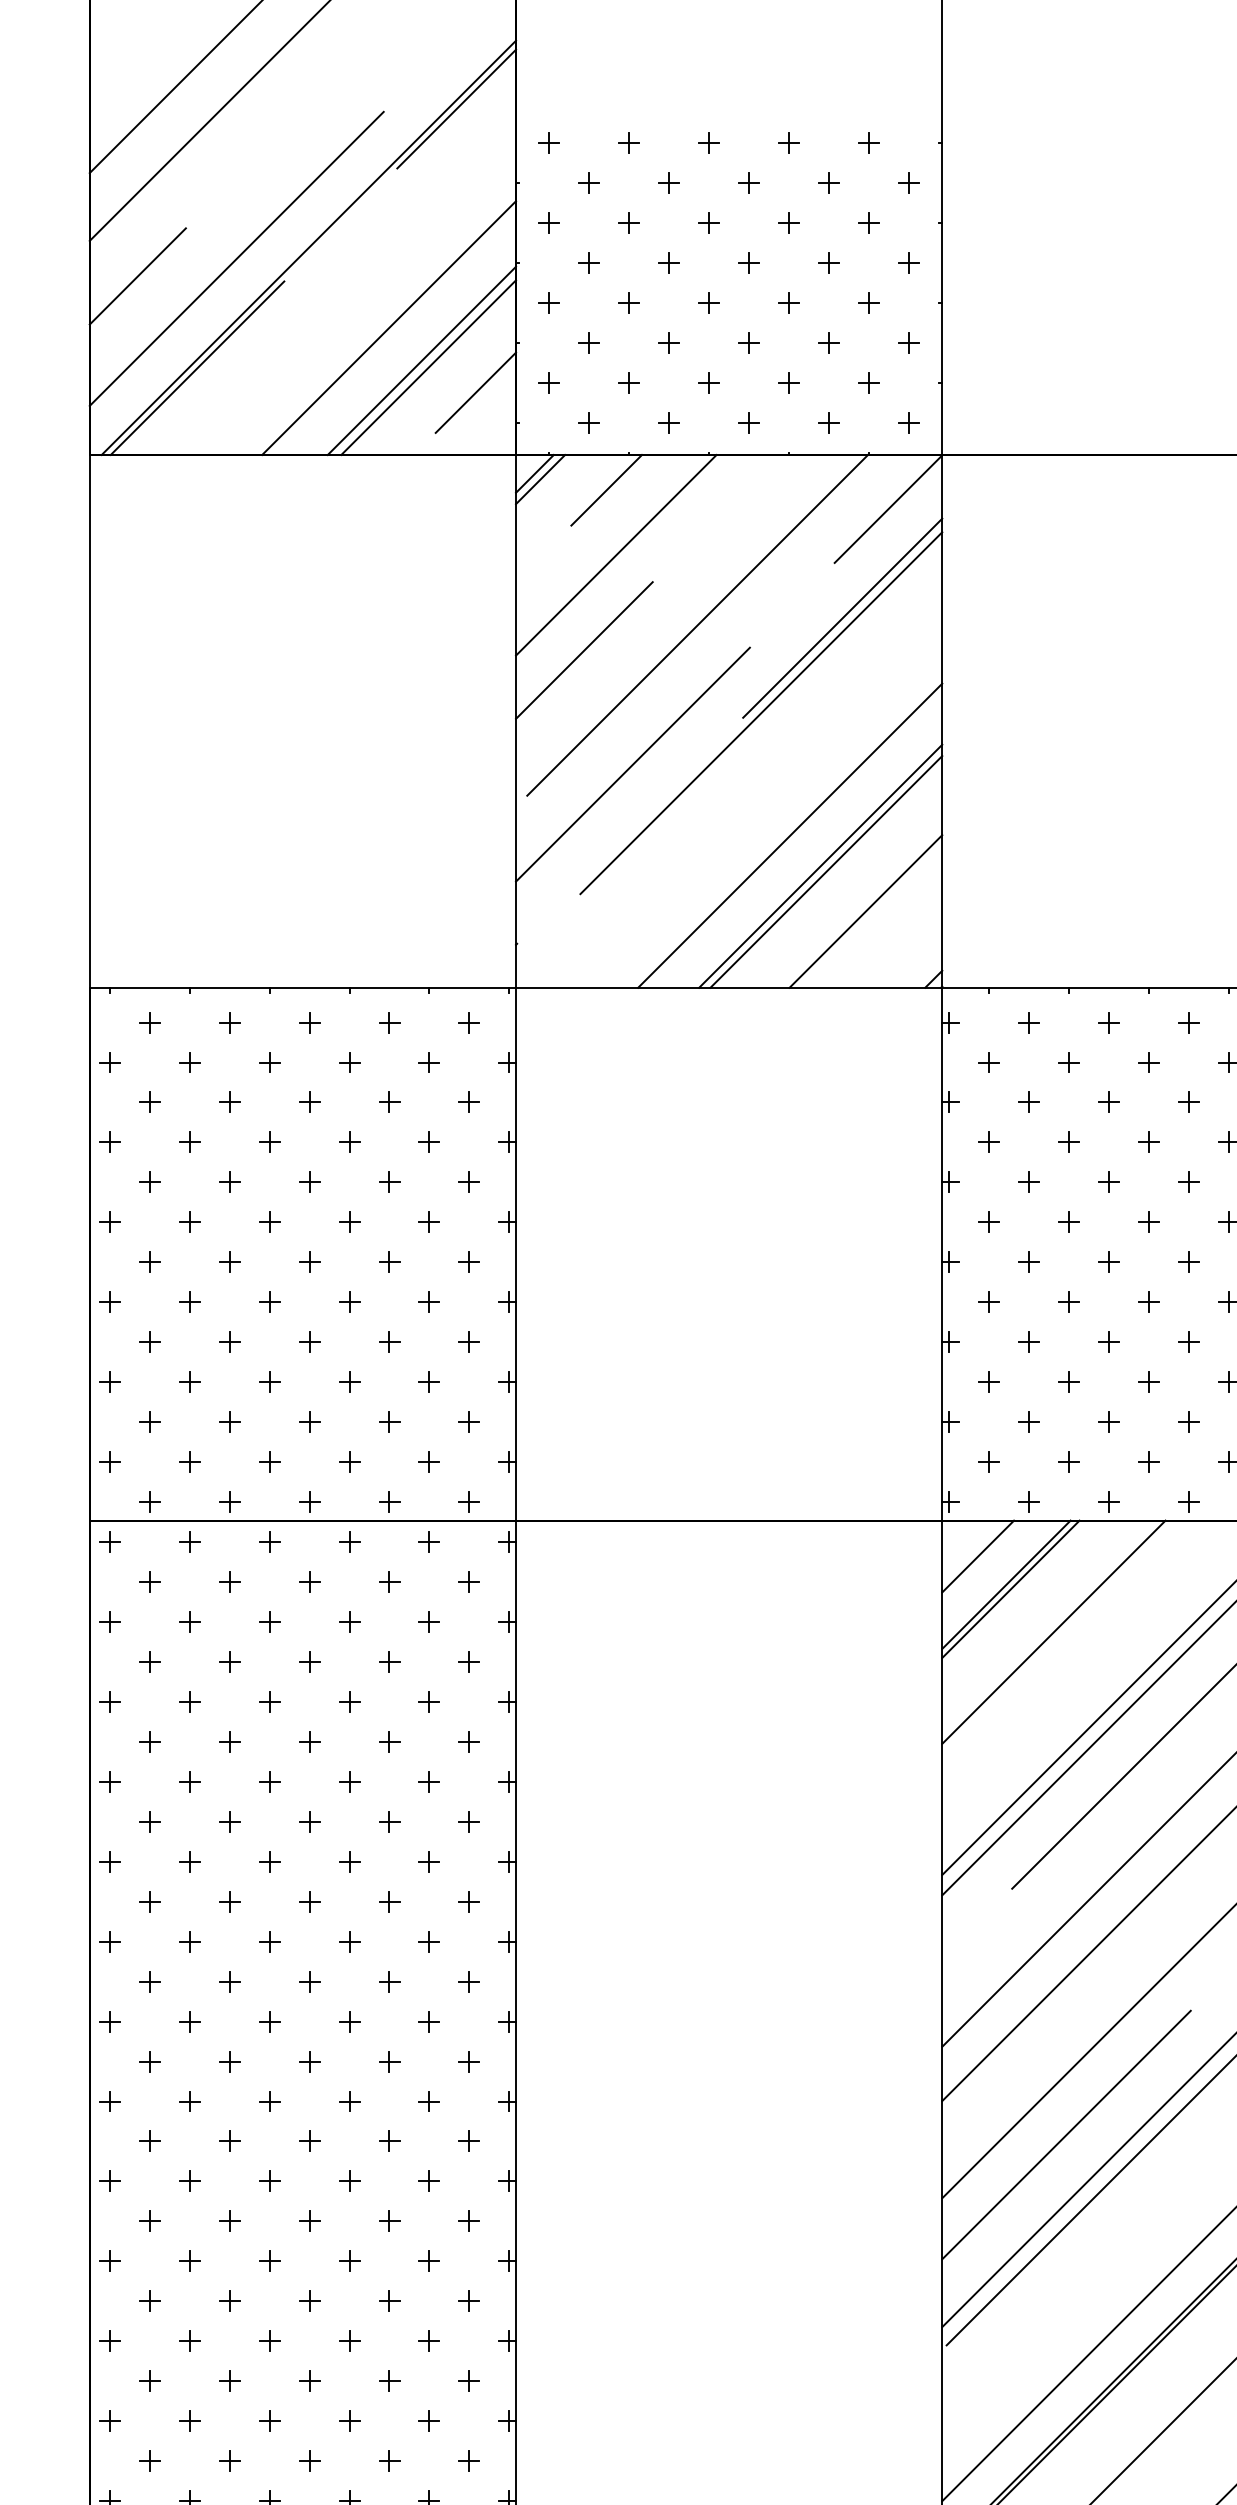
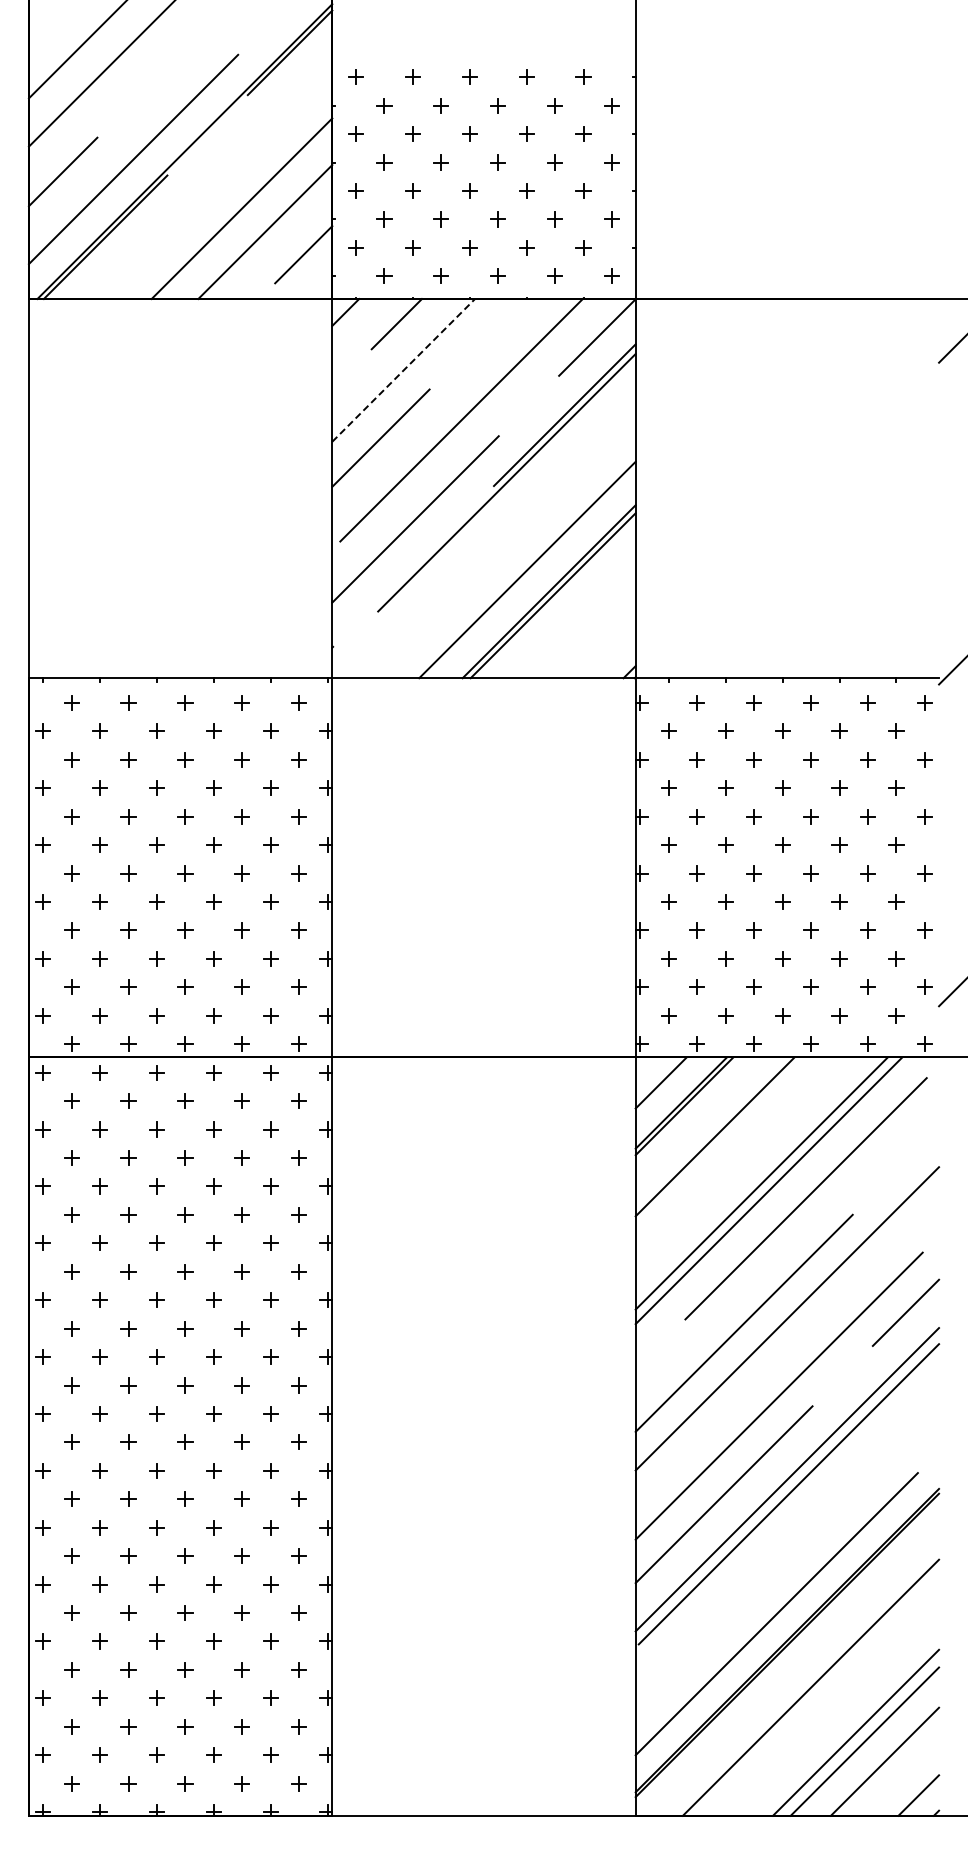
line: (427, 367) -> (269, 236), removed
line: (540, 479) -> (349, 316), removed
line: (616, 555) -> (403, 370), solid -> dashed
line: (866, 910) -> (581, 623), removed

